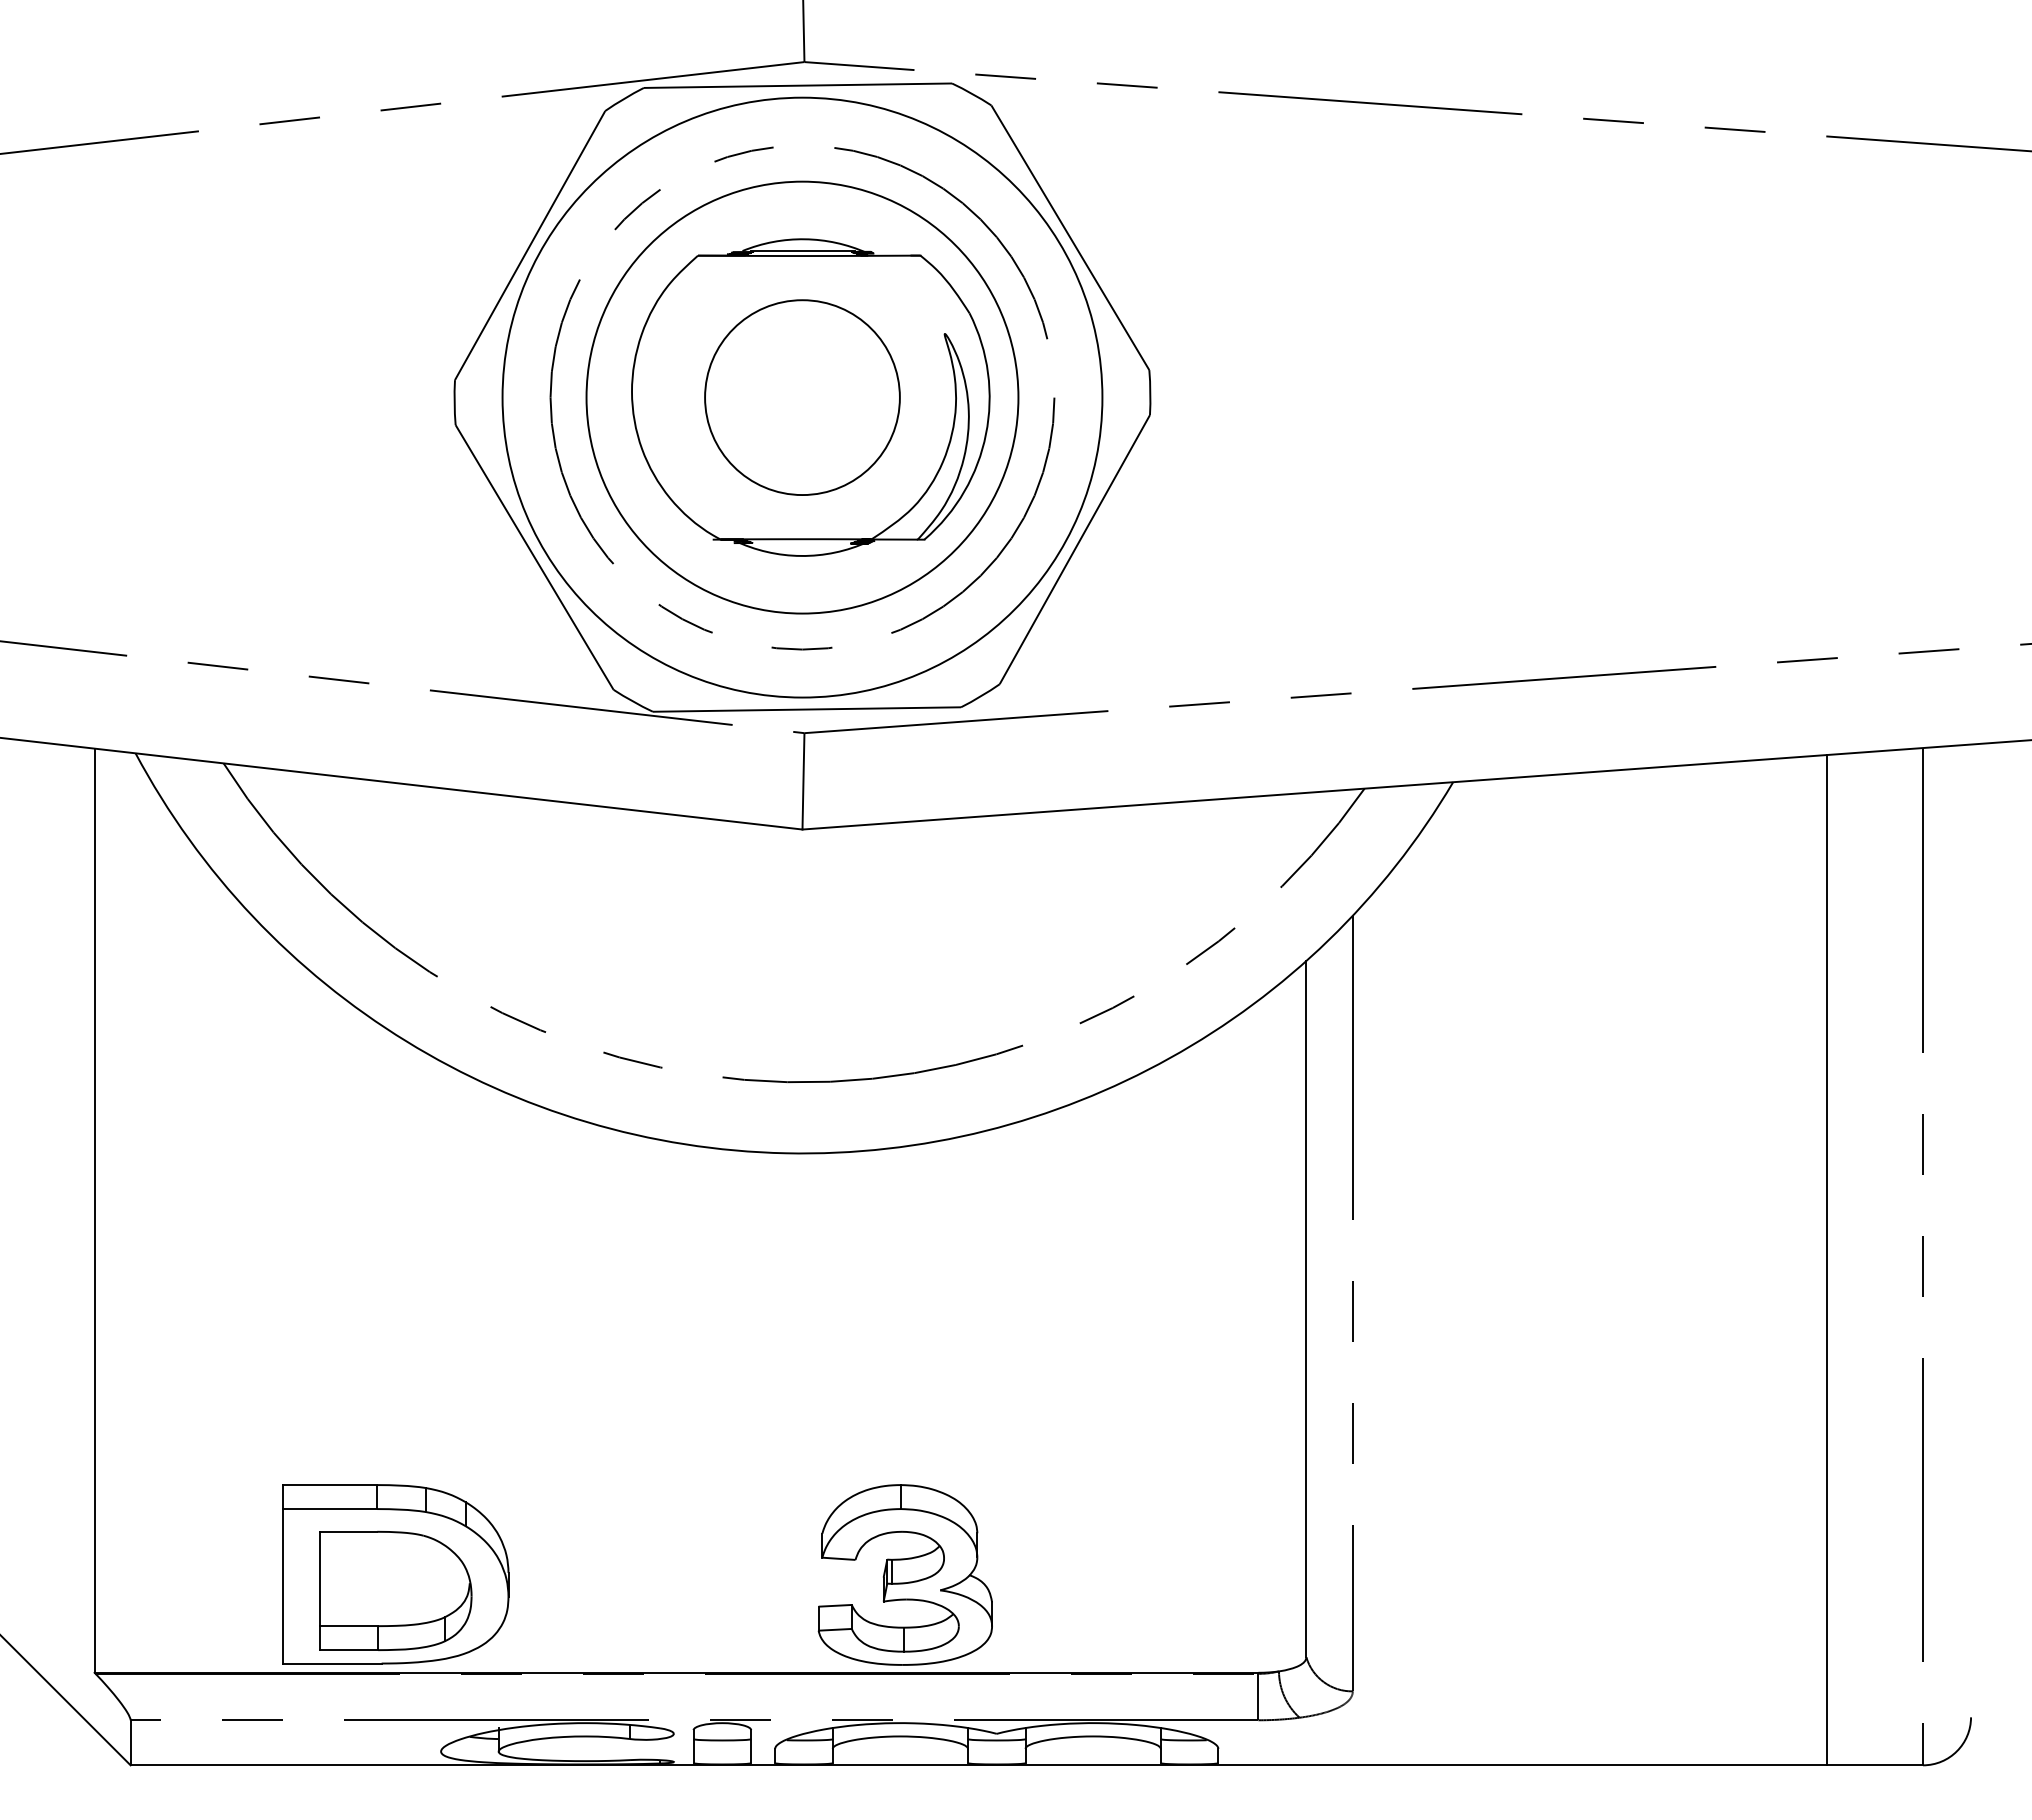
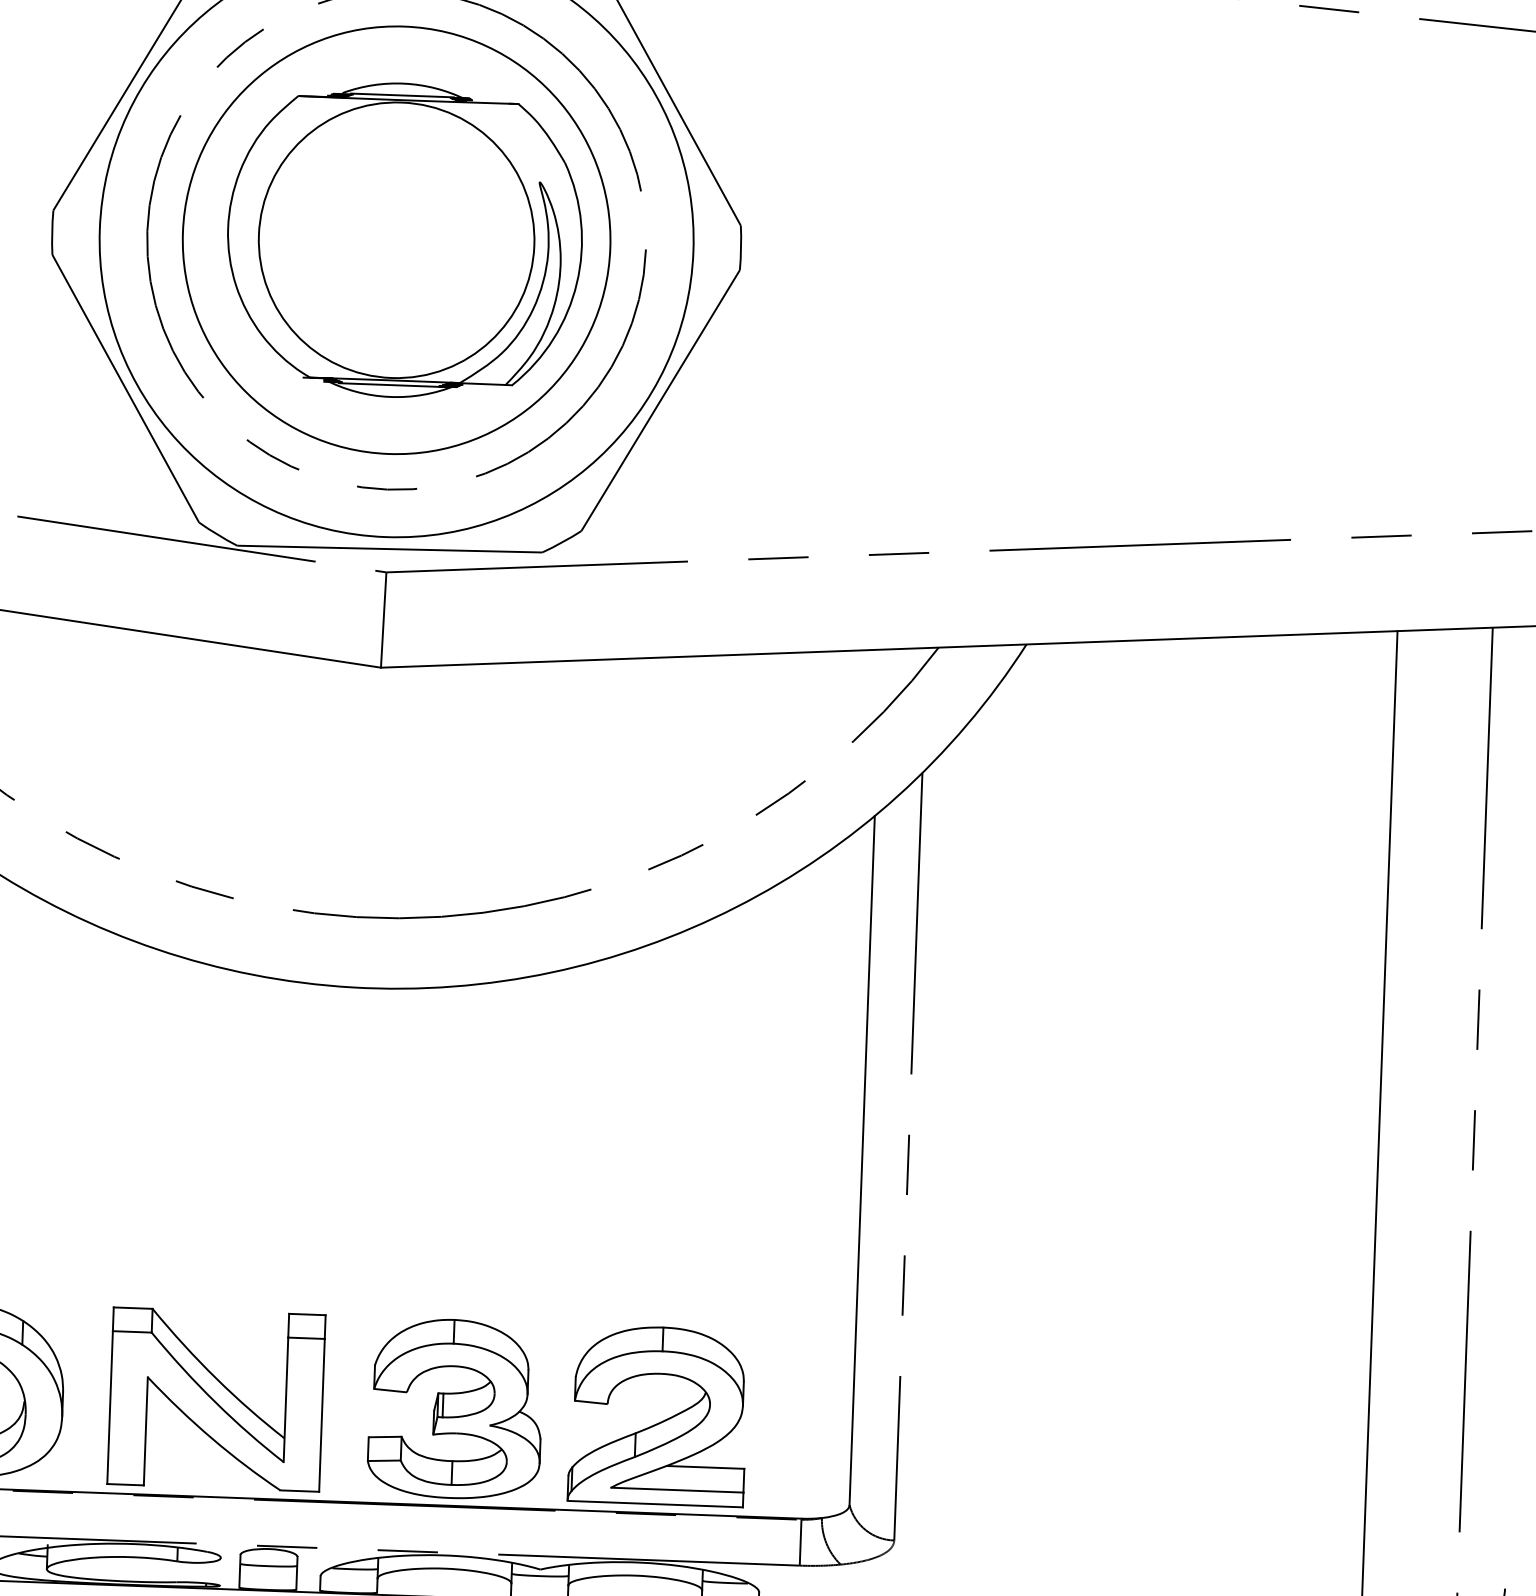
circle: (802, 397) -> (396, 240), size x1.43
line: (801, 544) -> (390, 385), added
part: (663, 1574) -> (216, 1399), added
part: (1111, 1580) -> (659, 1422), added

